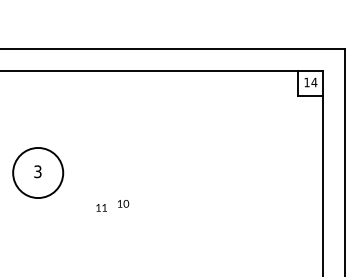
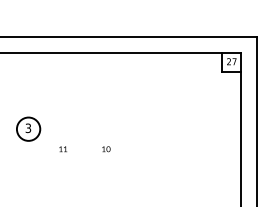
text: (310, 82) -> (231, 61), 14 -> 27
circle: (37, 172) -> (28, 128), size x0.62
text: (123, 203) -> (106, 148), moved
text: (101, 207) -> (63, 148), moved

